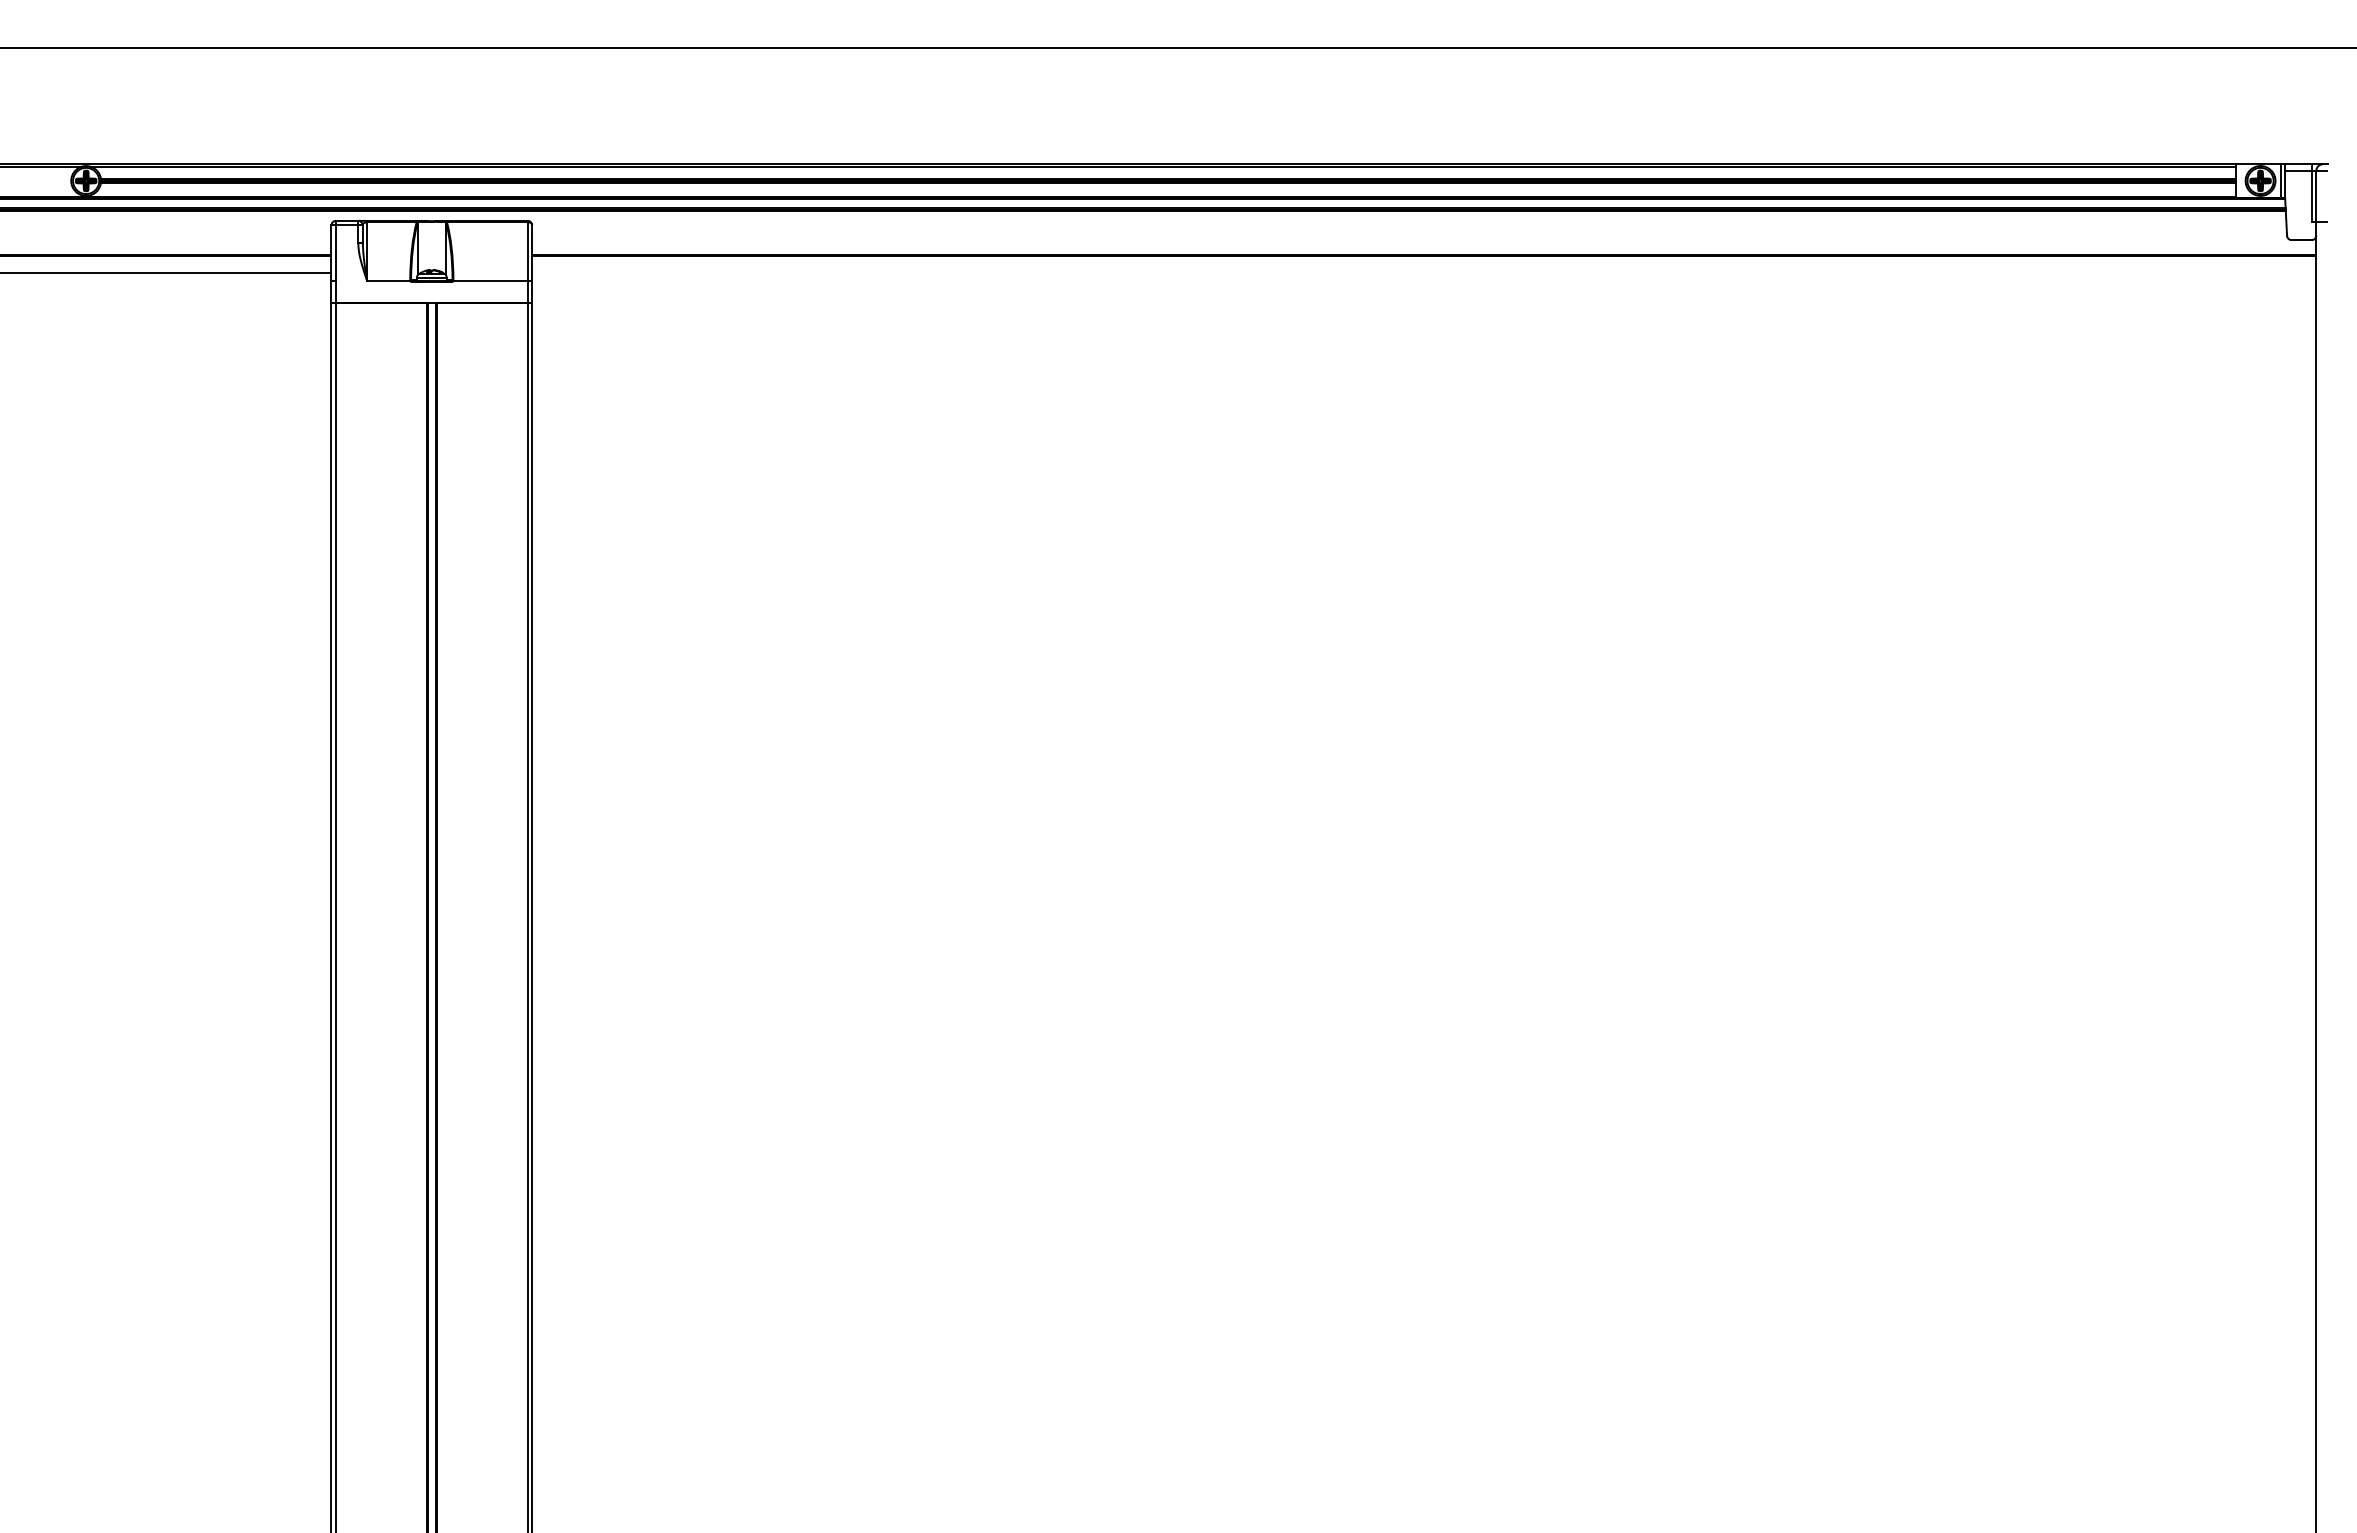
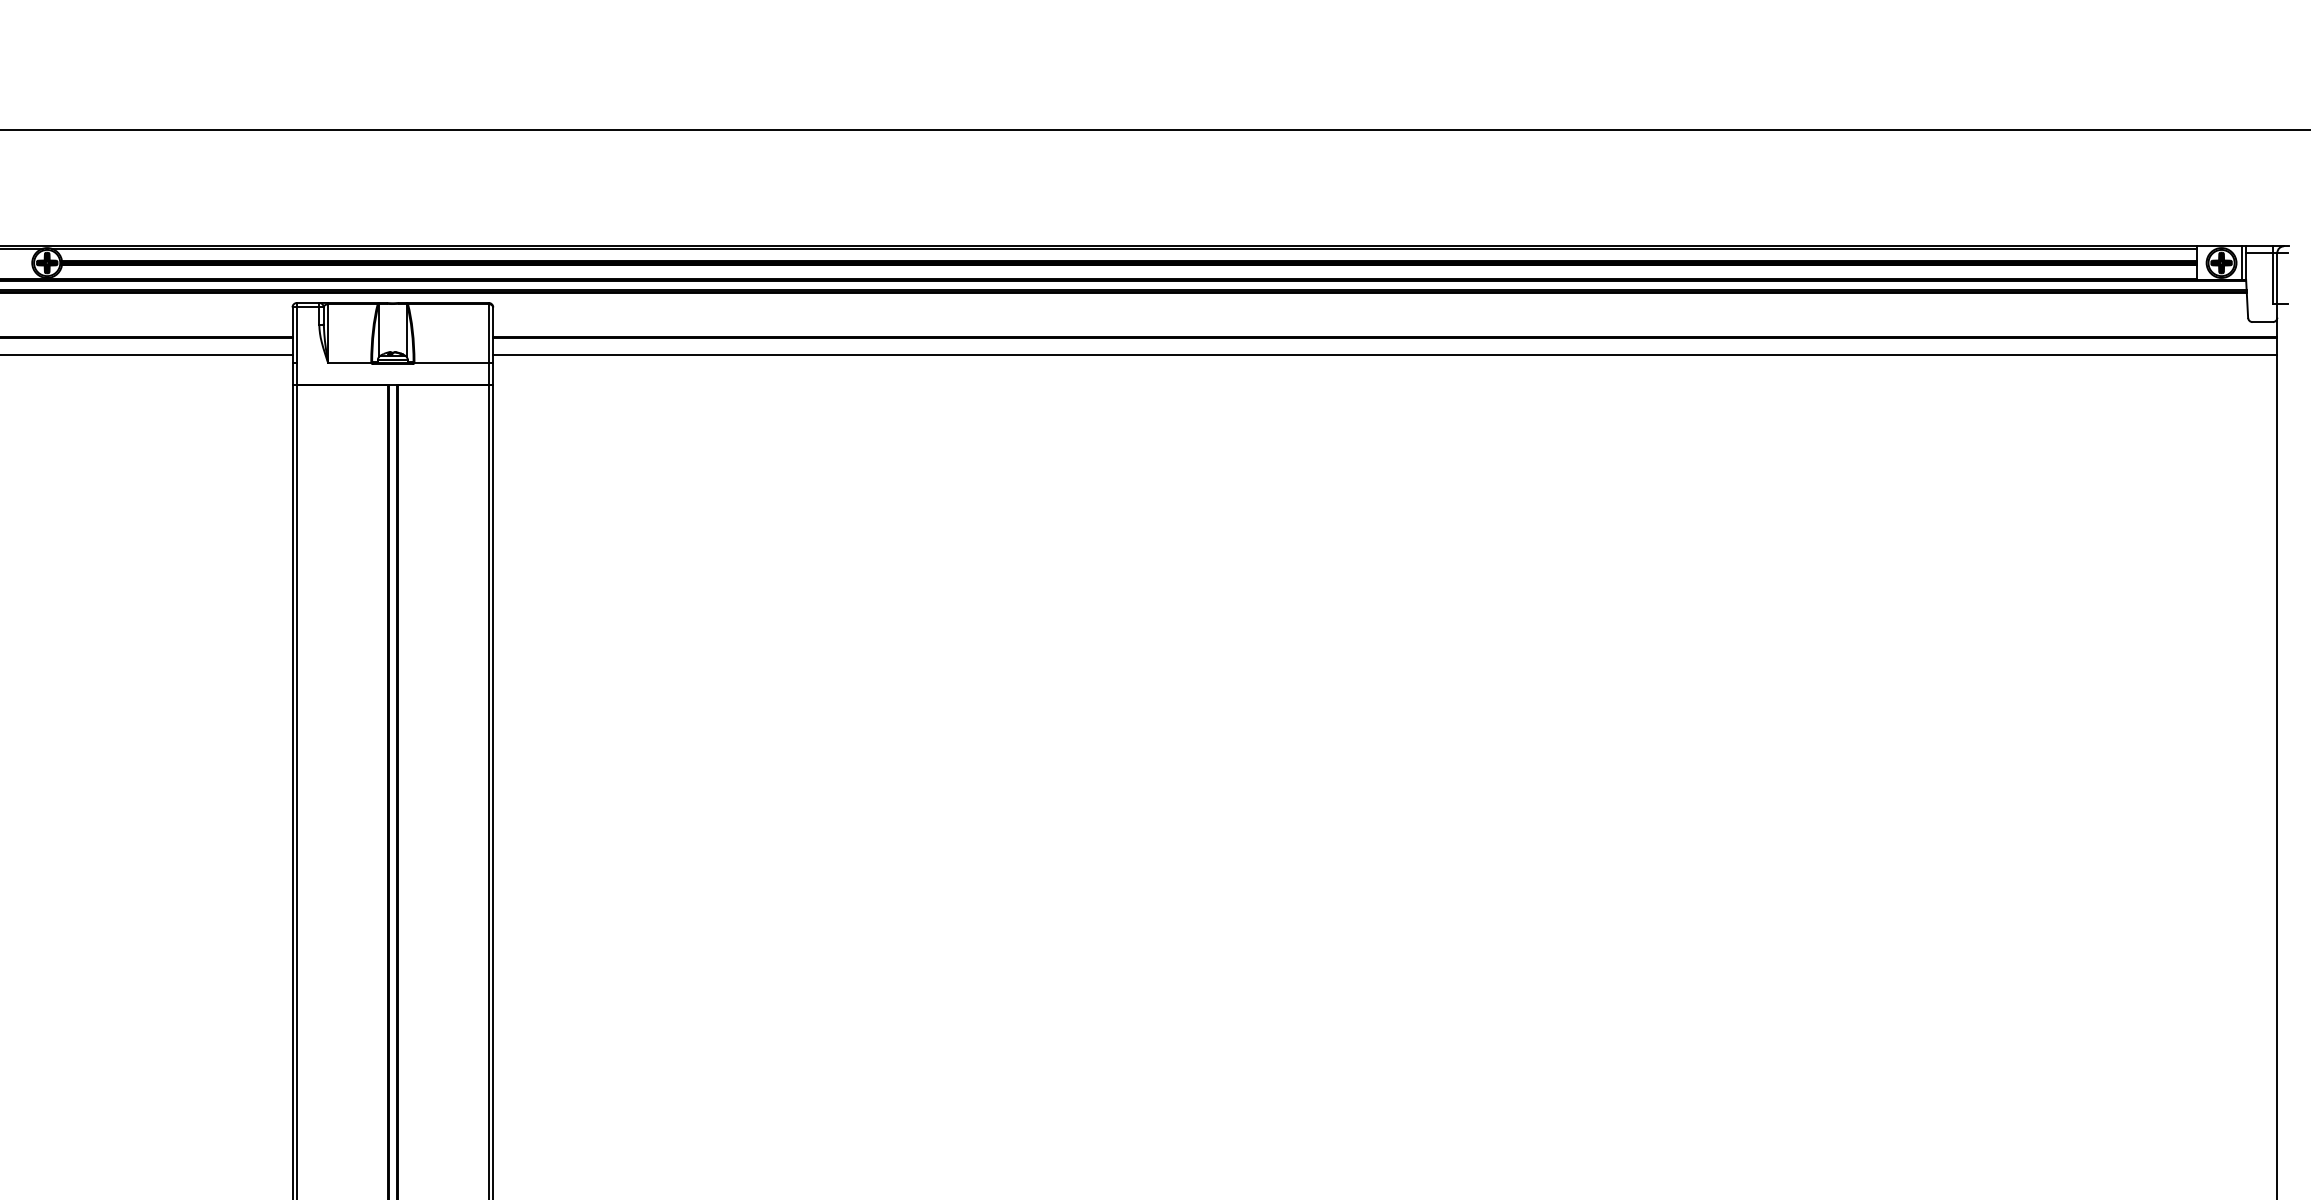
line: (1424, 273) -> (1385, 355), added

